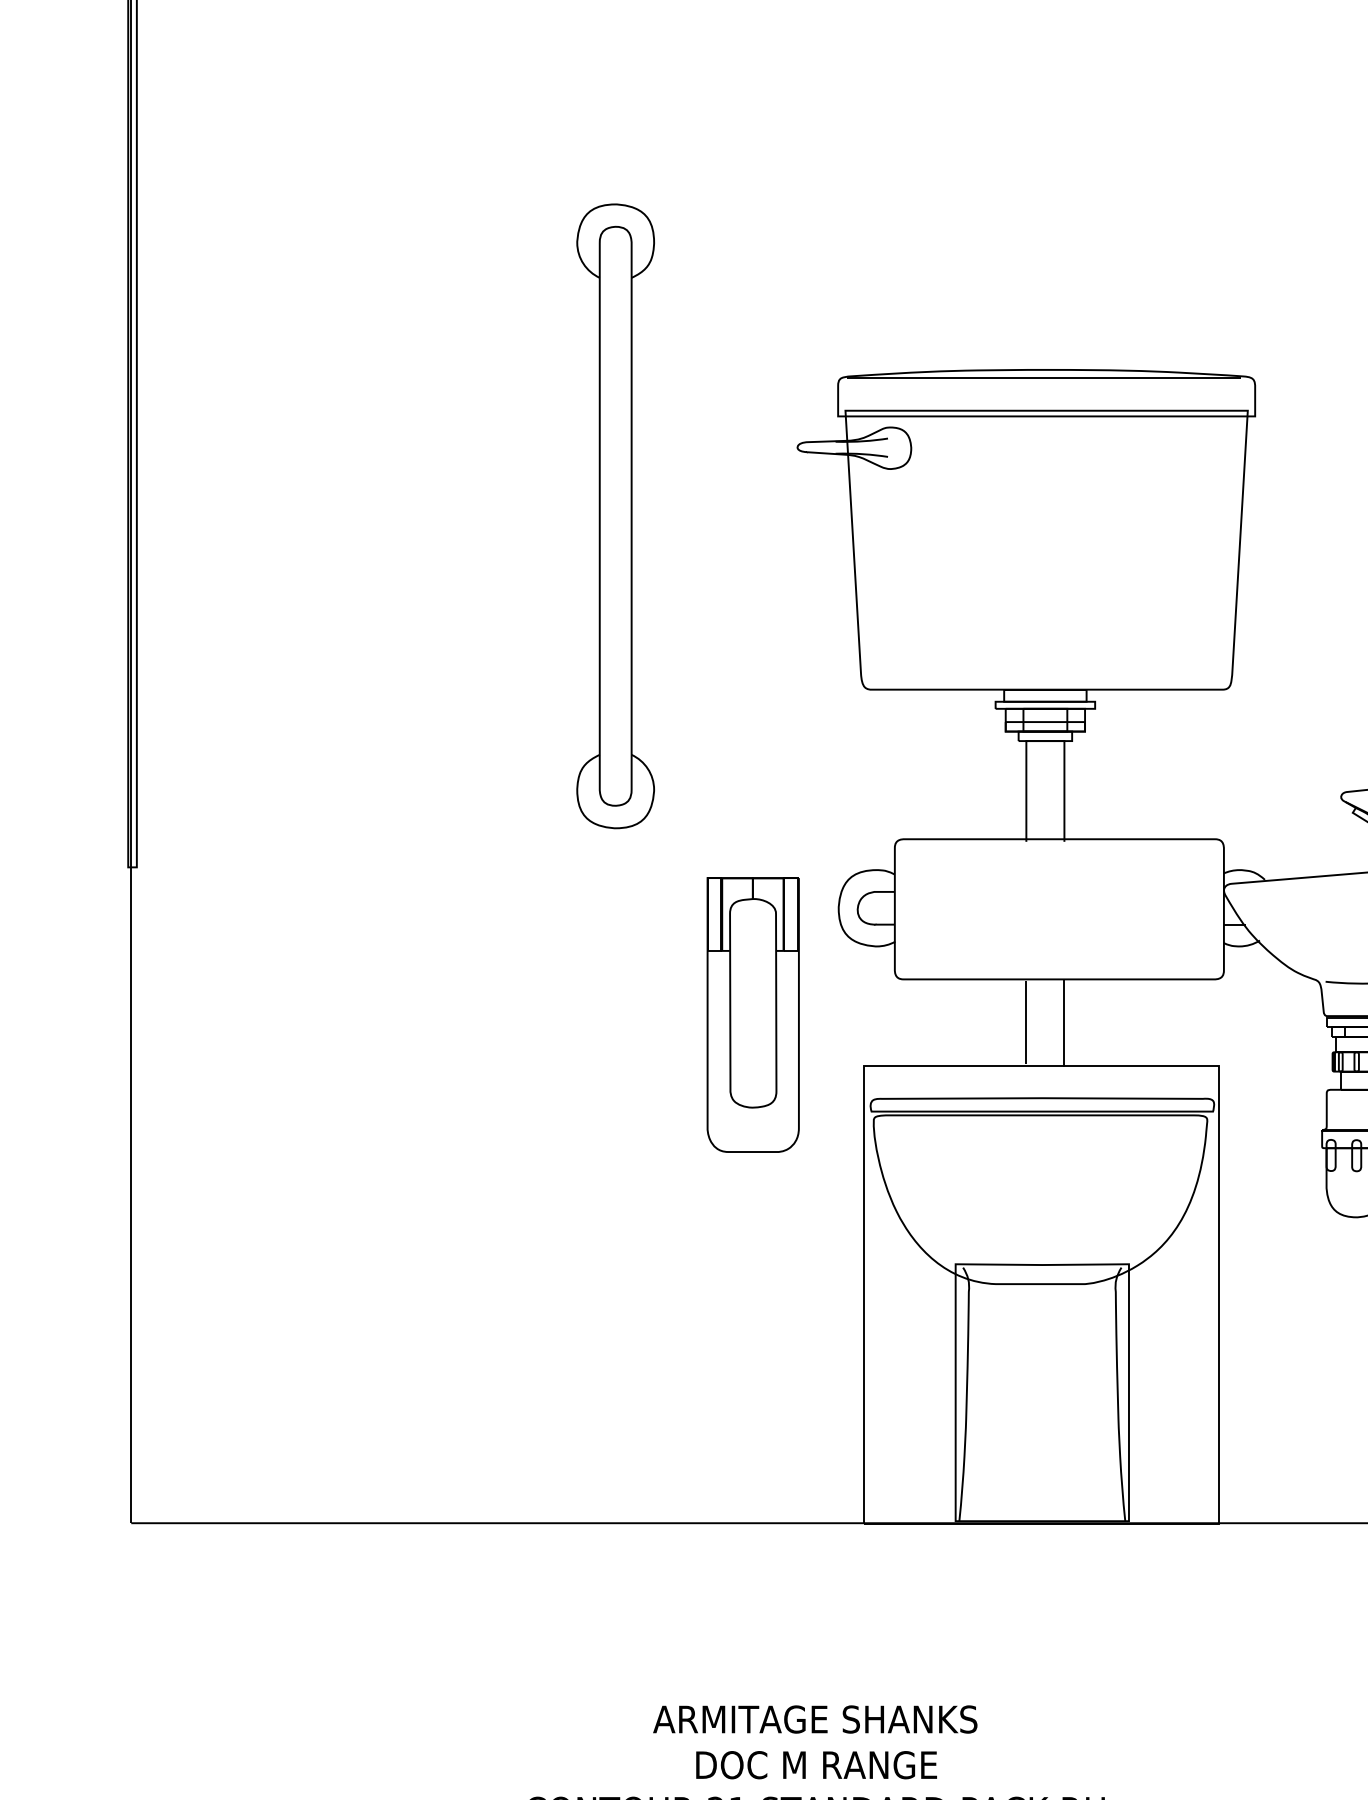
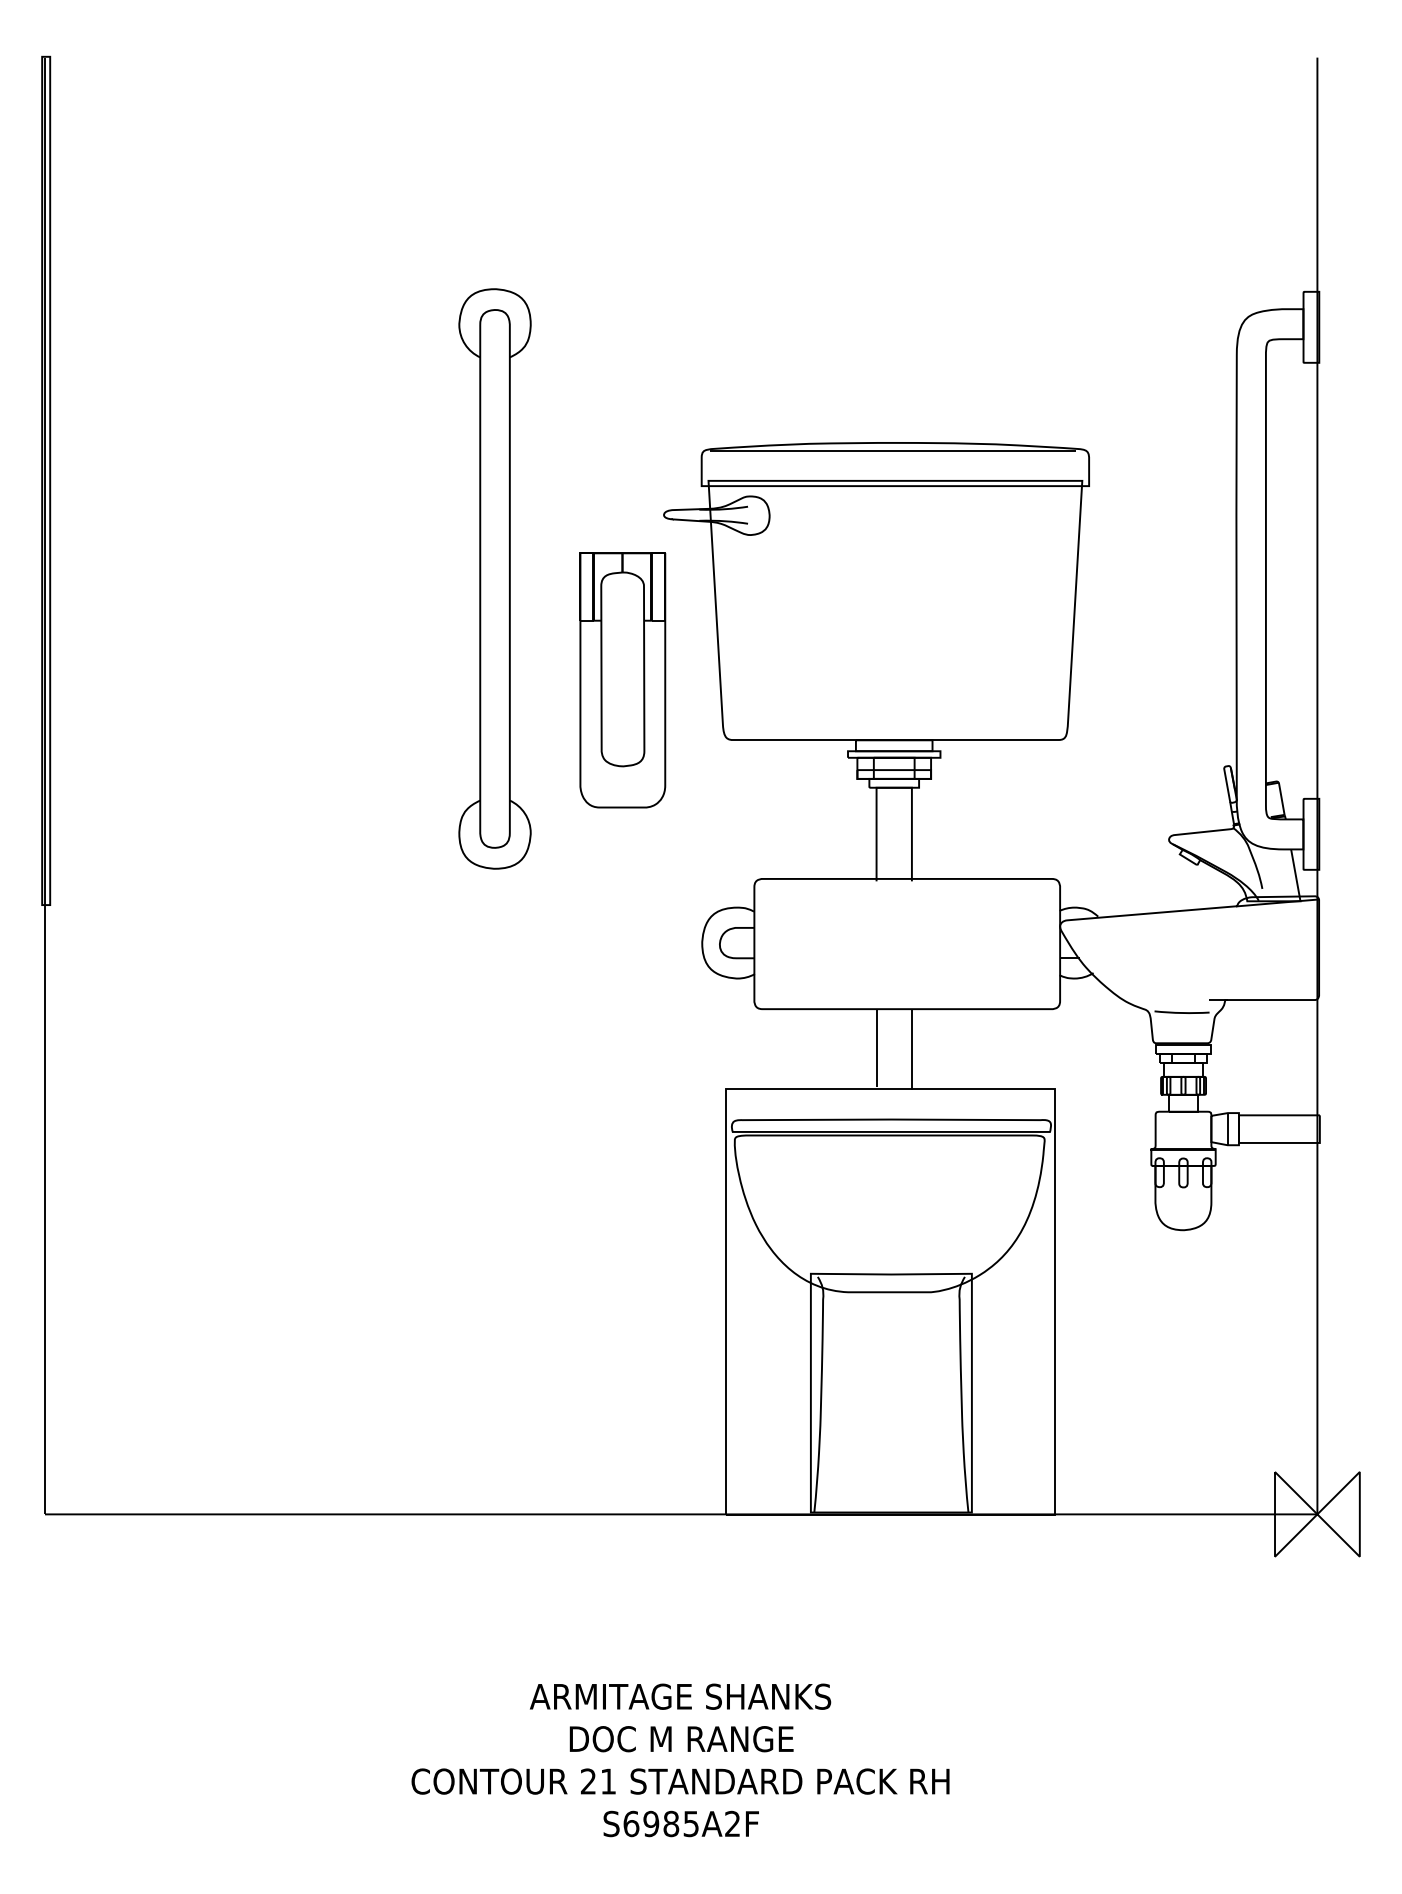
part: (752, 1015) -> (622, 680), moved

